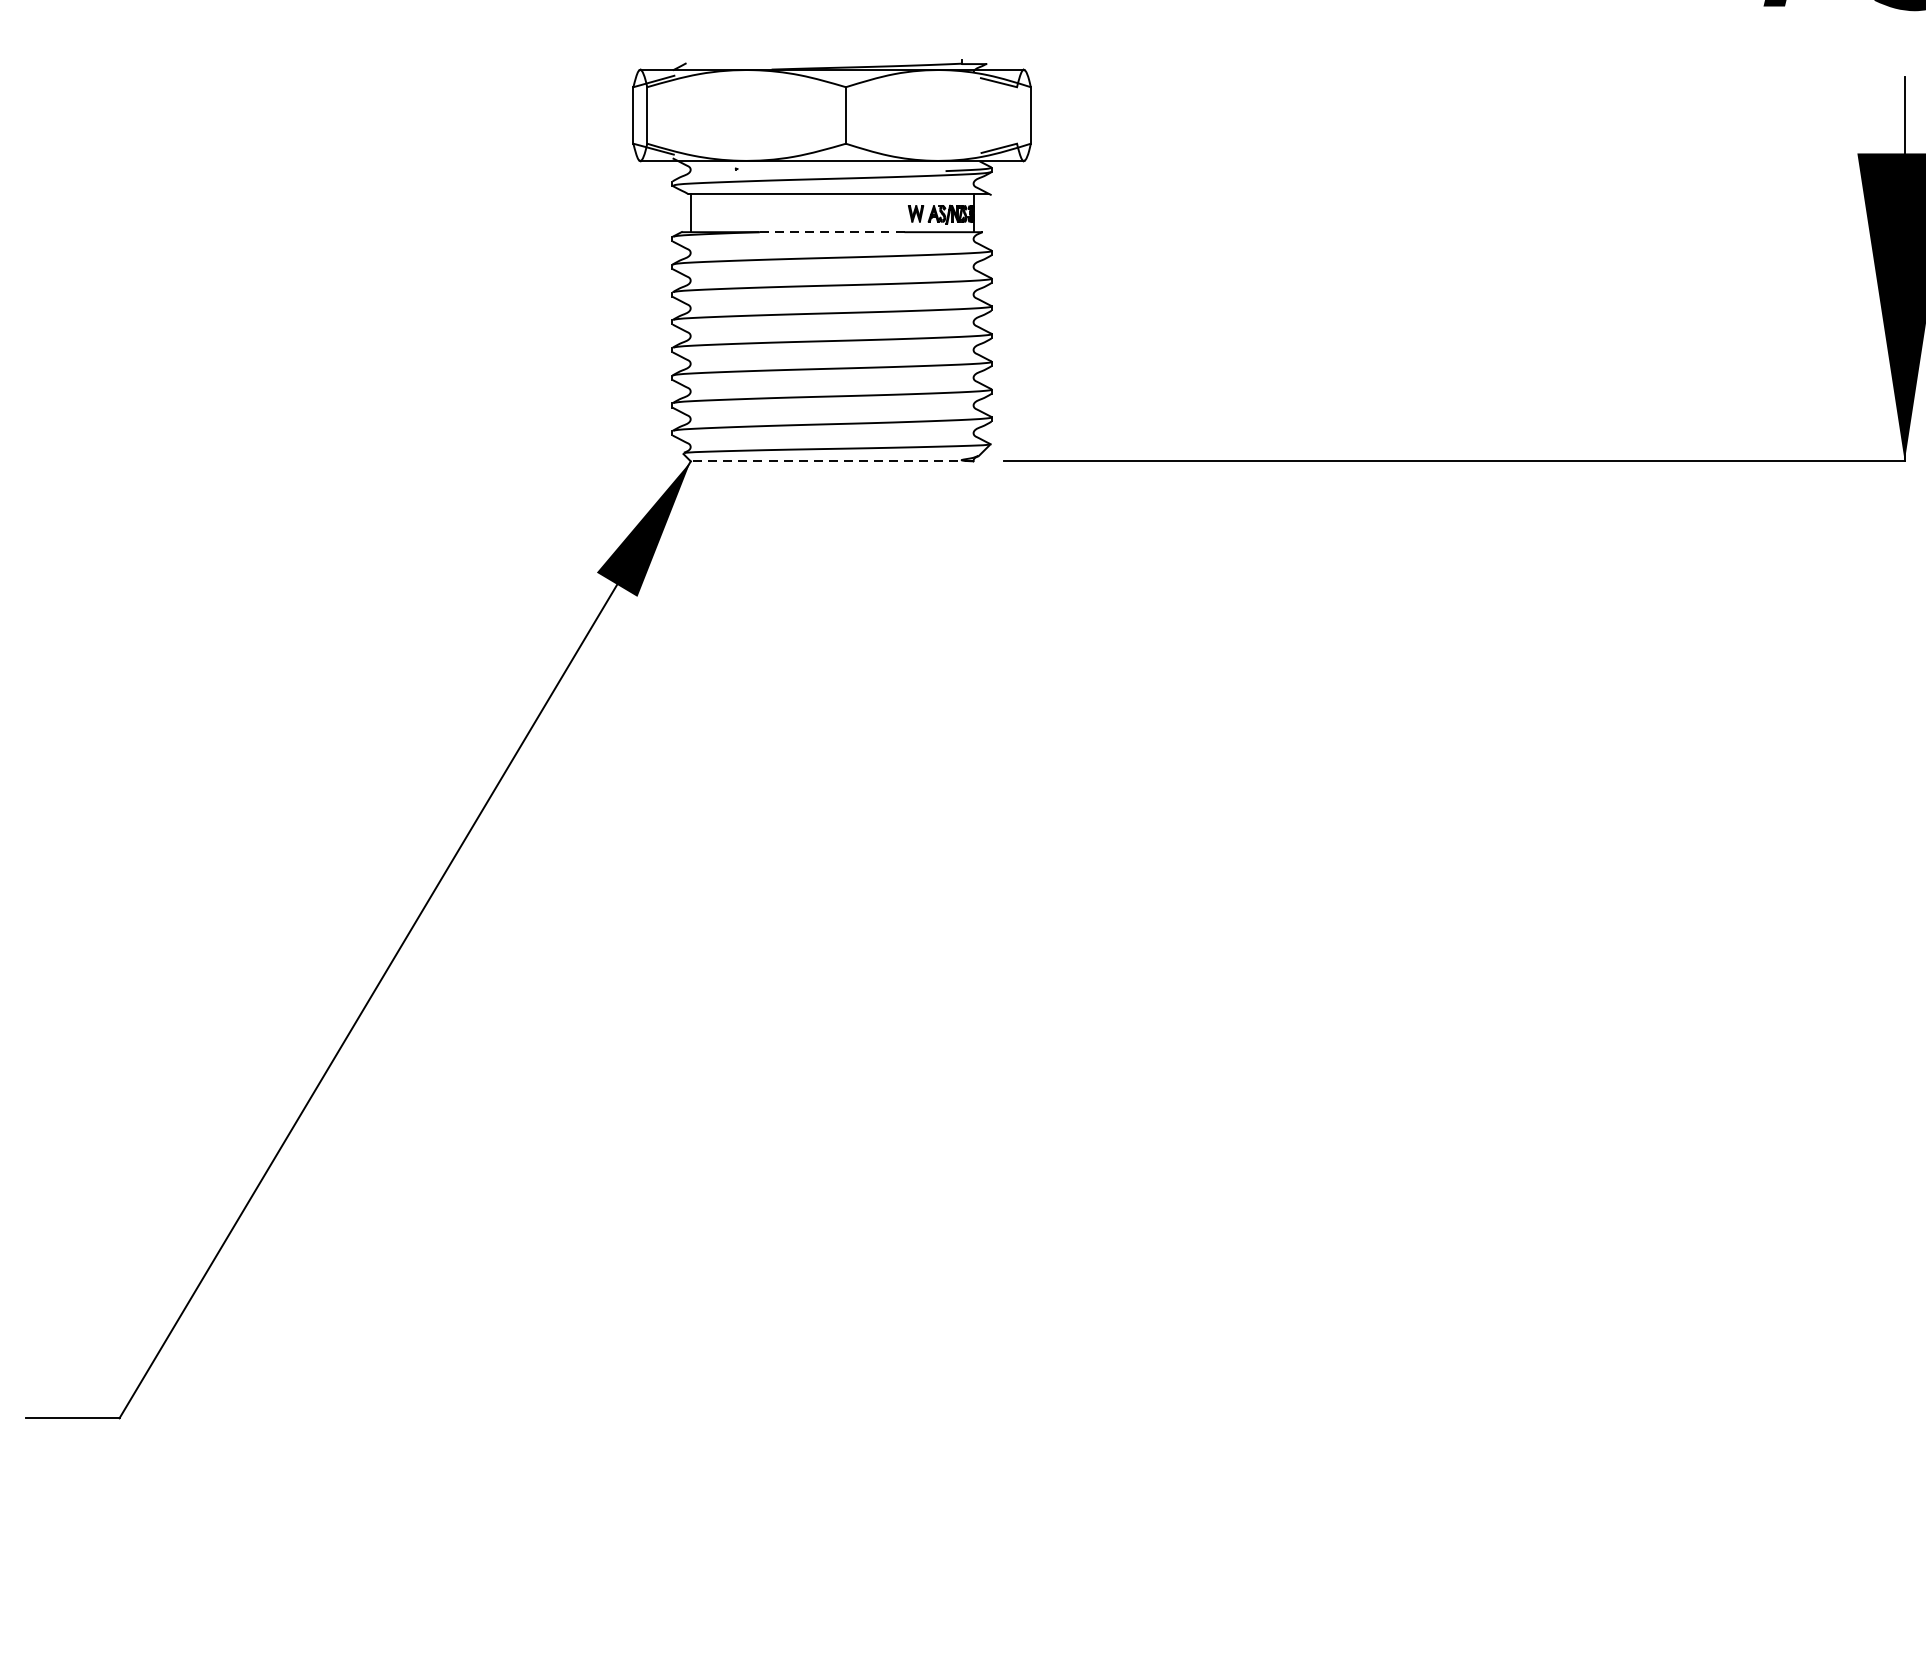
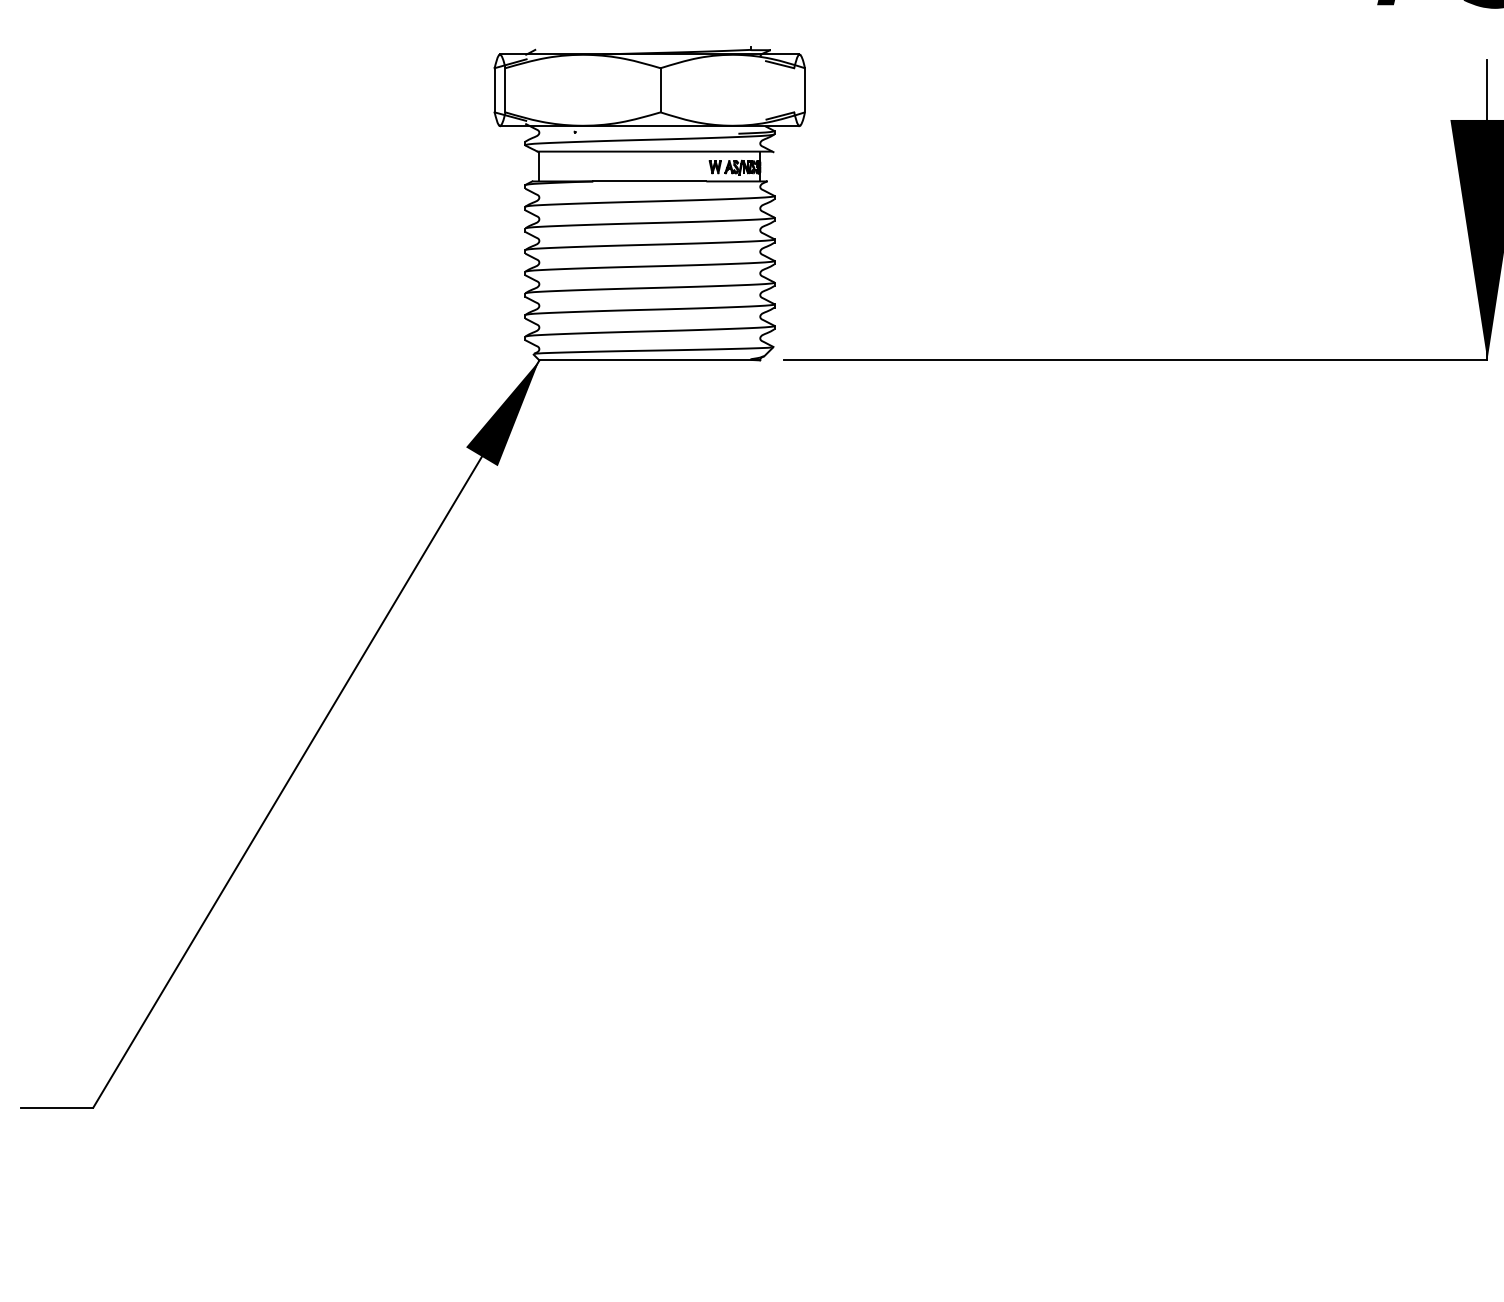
line: (831, 232) -> (649, 181), dashed -> solid
line: (831, 461) -> (649, 360), dashed -> solid

